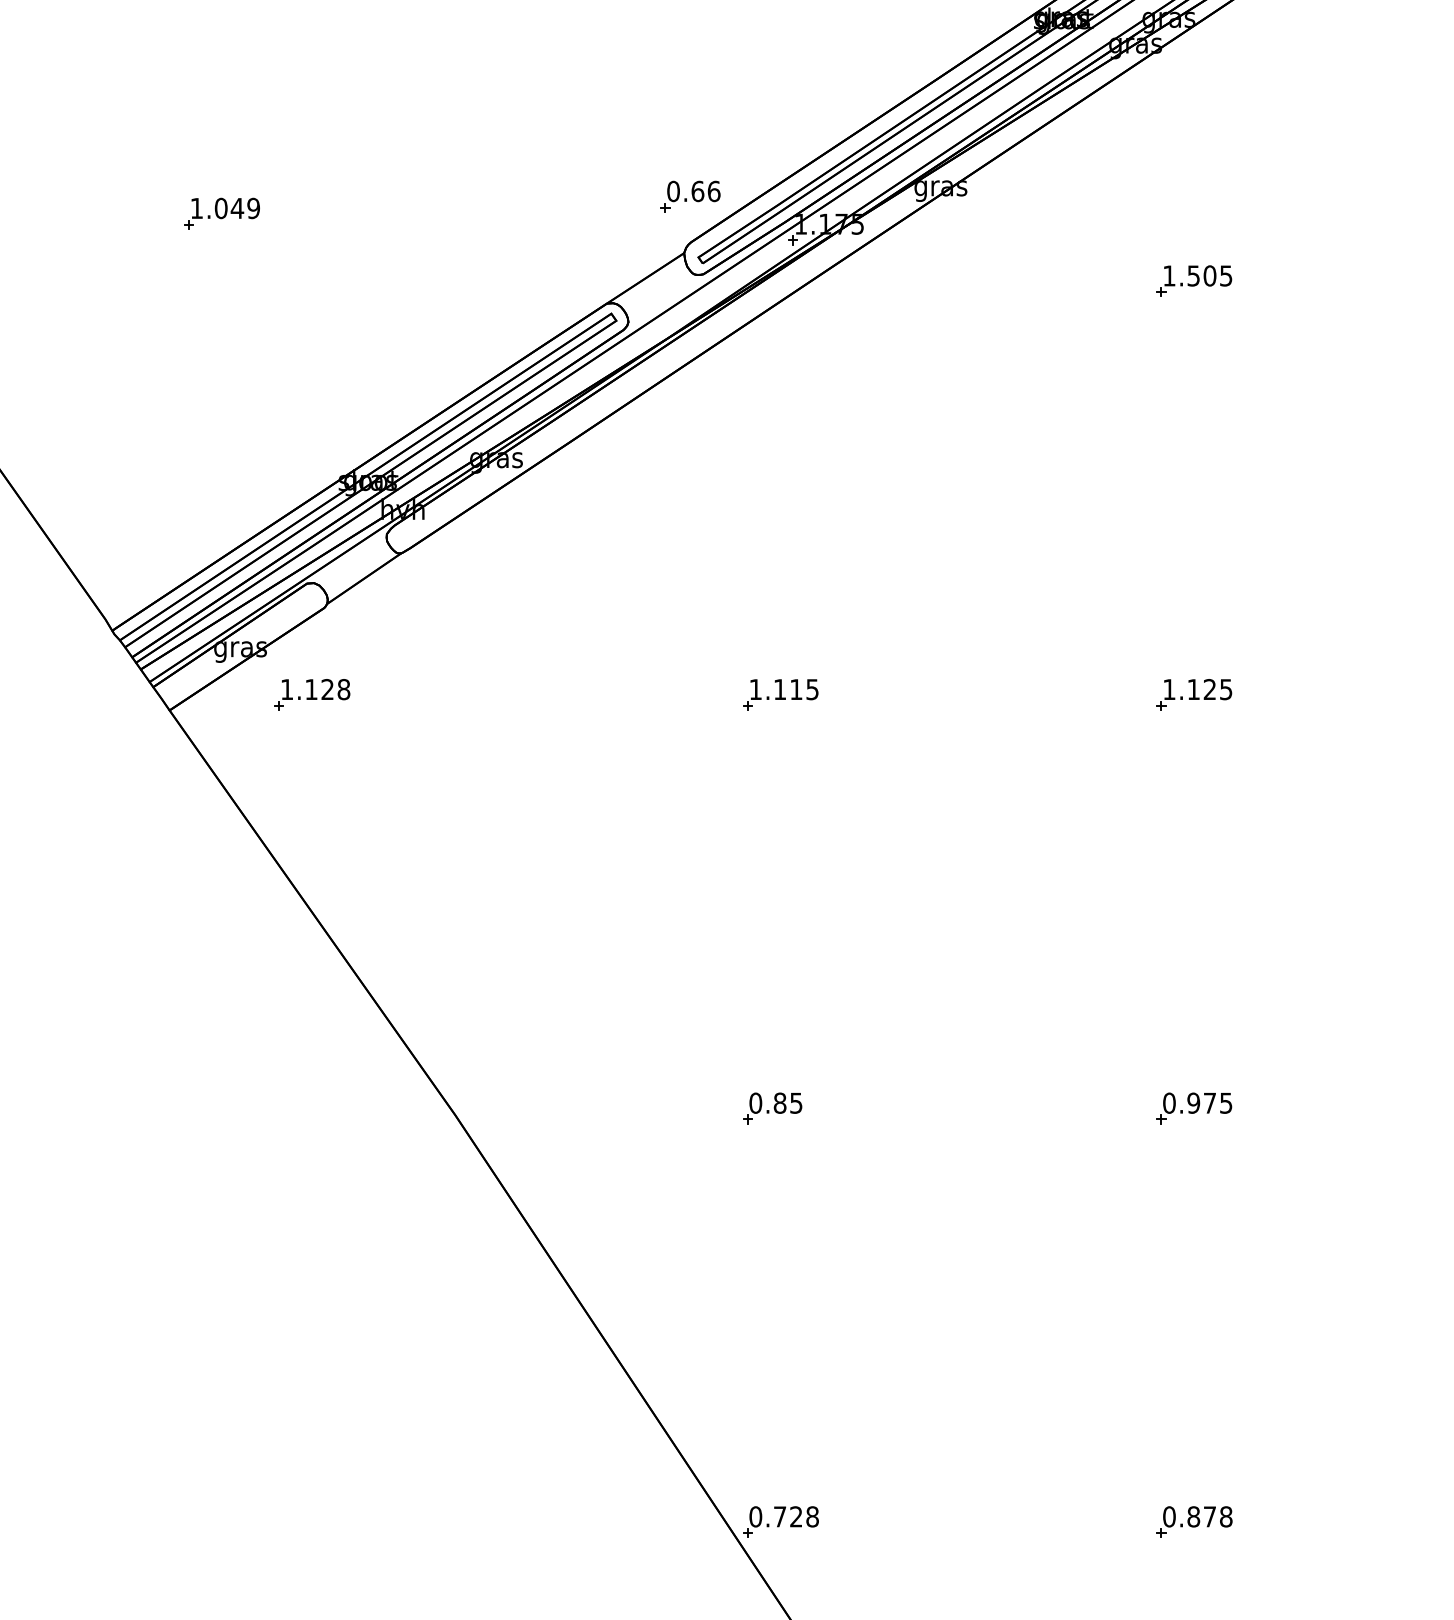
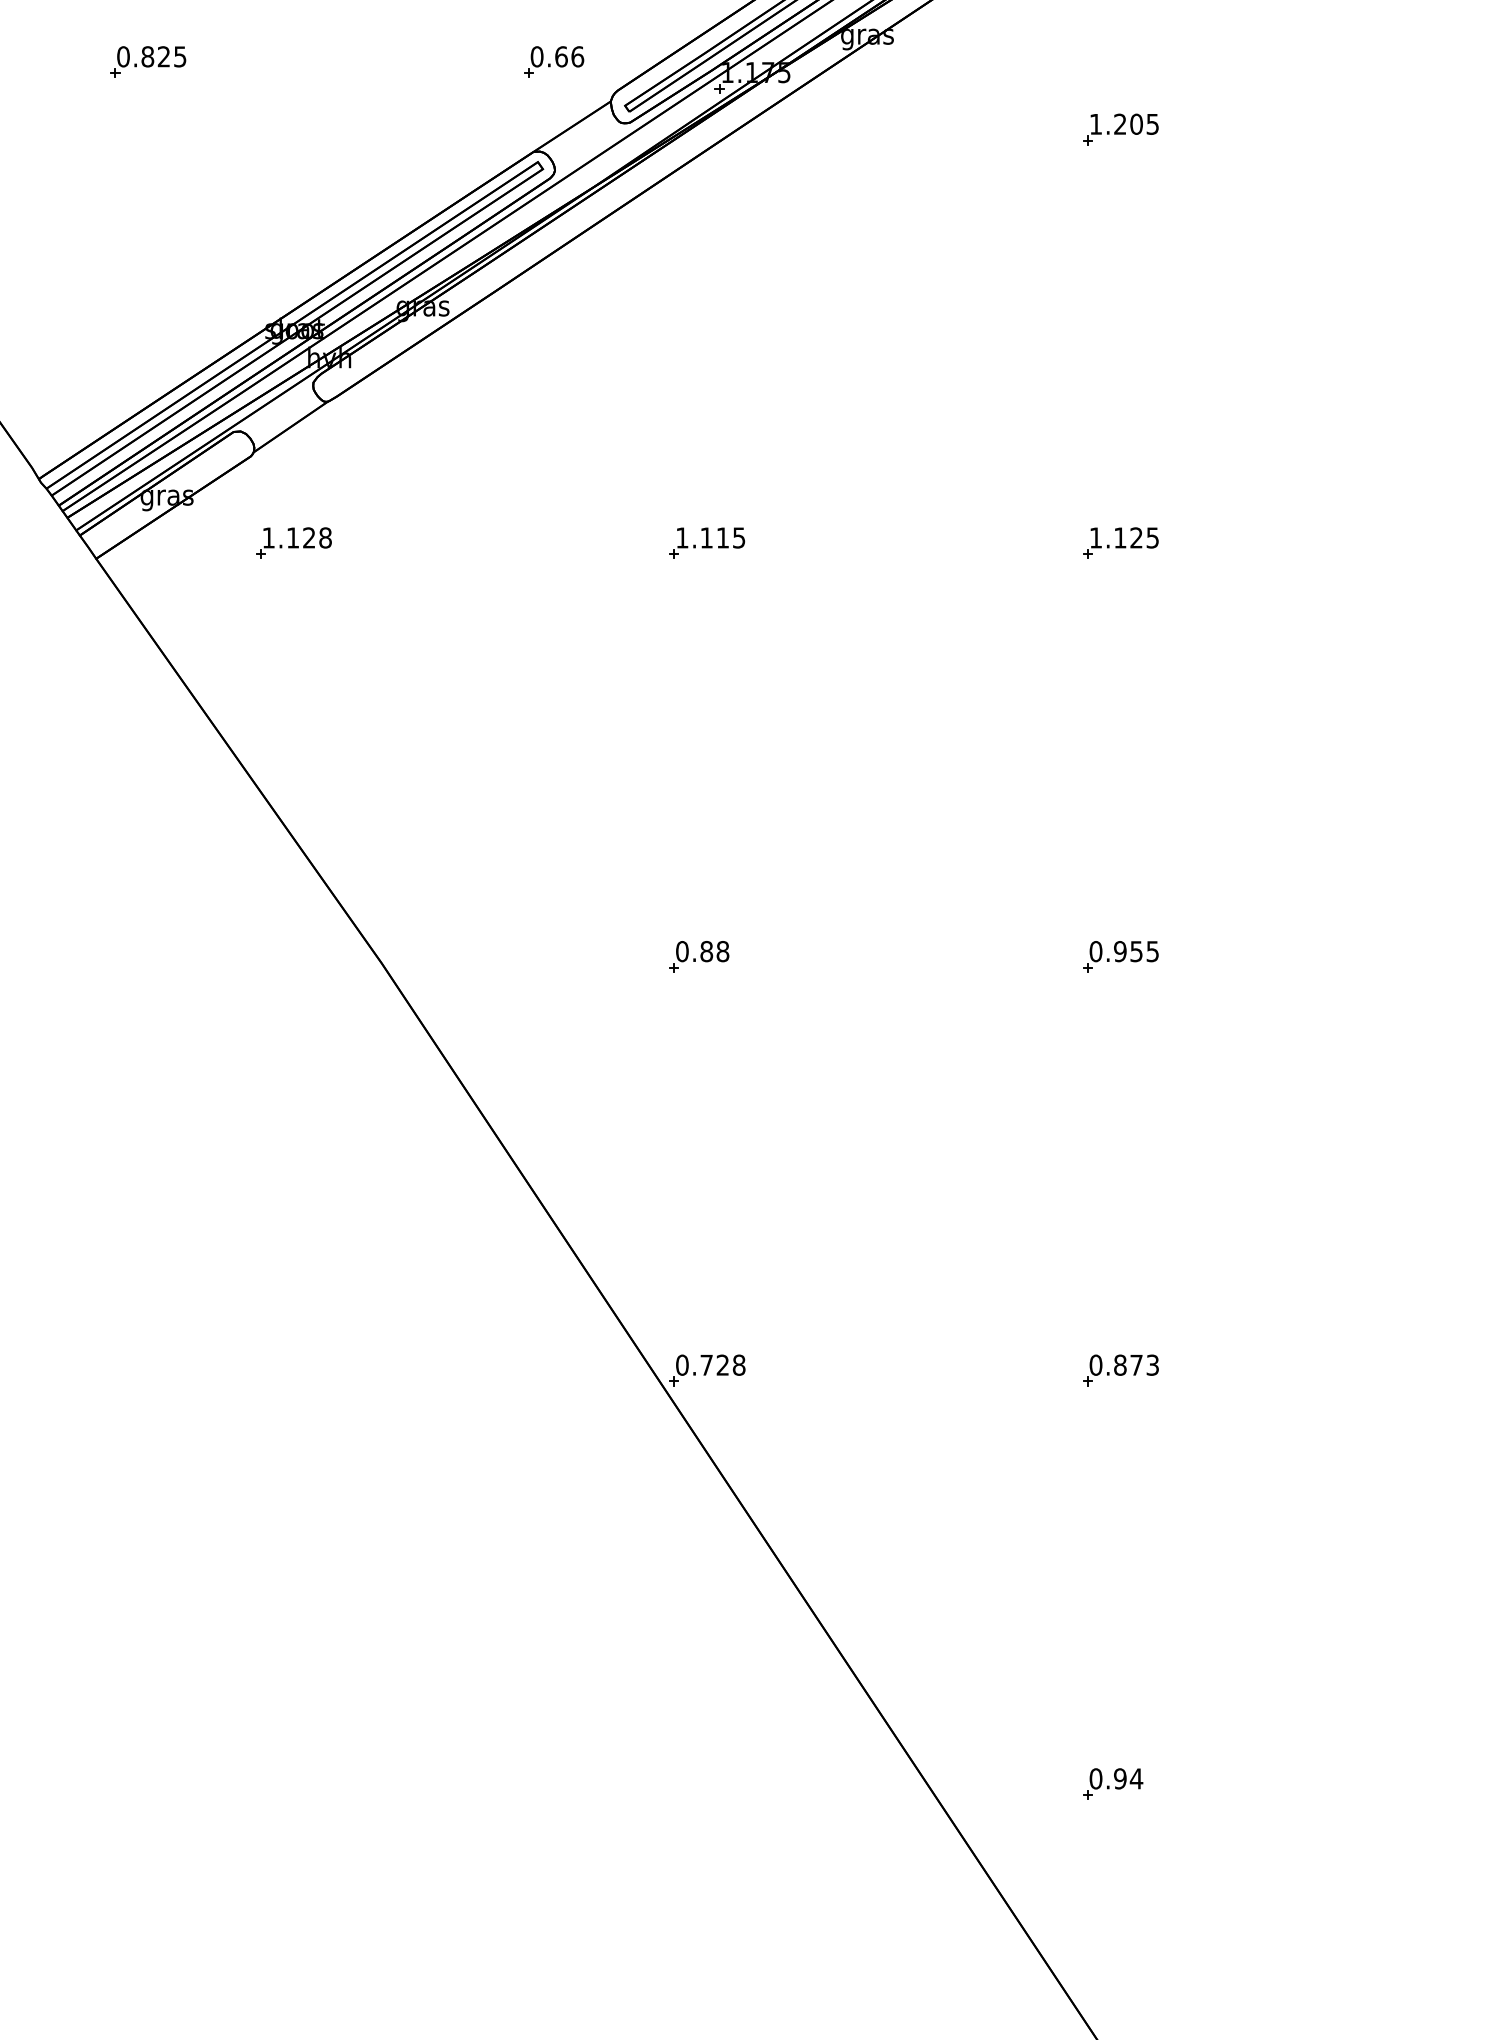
part: (690, 196) -> (554, 61), moved
text: (224, 208) -> (151, 56), 1.049 -> 0.825
text: (1193, 275) -> (1120, 123), 1.505 -> 1.205
part: (311, 694) -> (293, 542), moved
text: (795, 1103) -> (722, 951), 0.85 -> 0.88
text: (1209, 1103) -> (1136, 951), 0.975 -> 0.955
text: (1225, 1516) -> (1152, 1364), 0.878 -> 0.873

